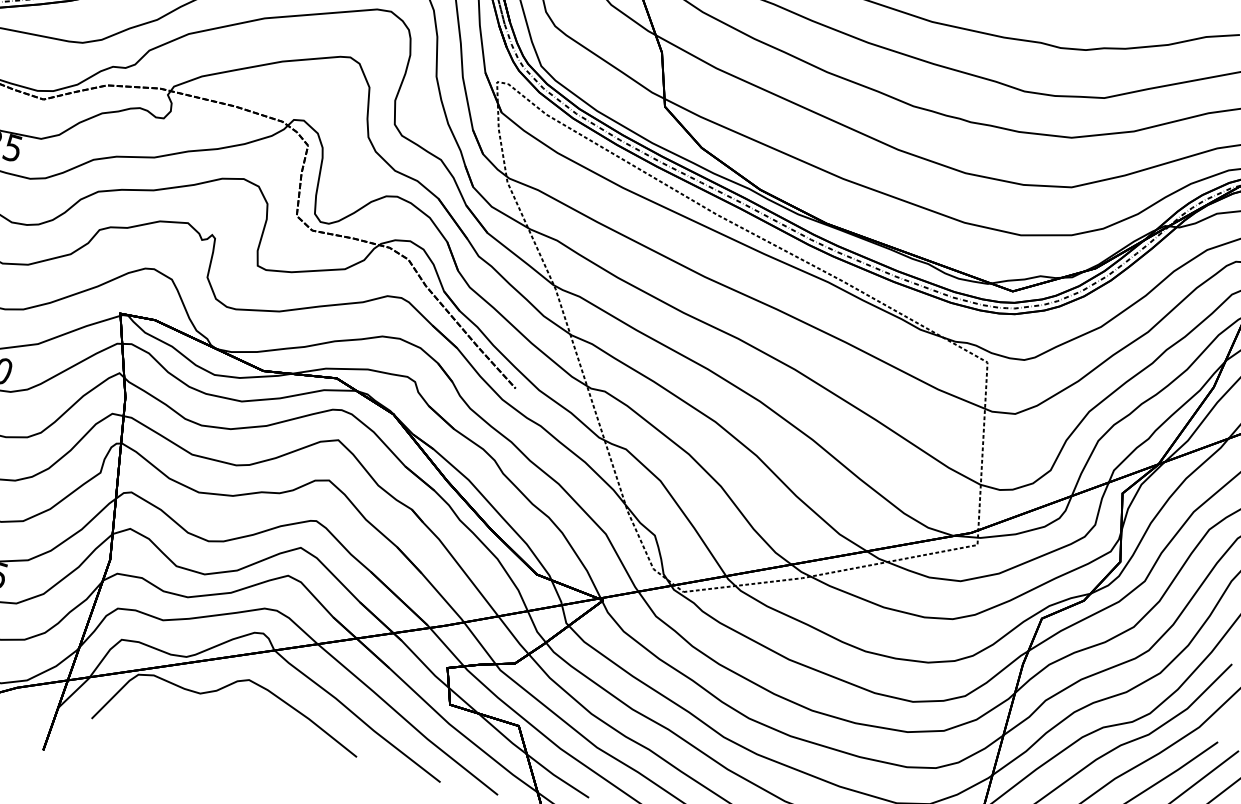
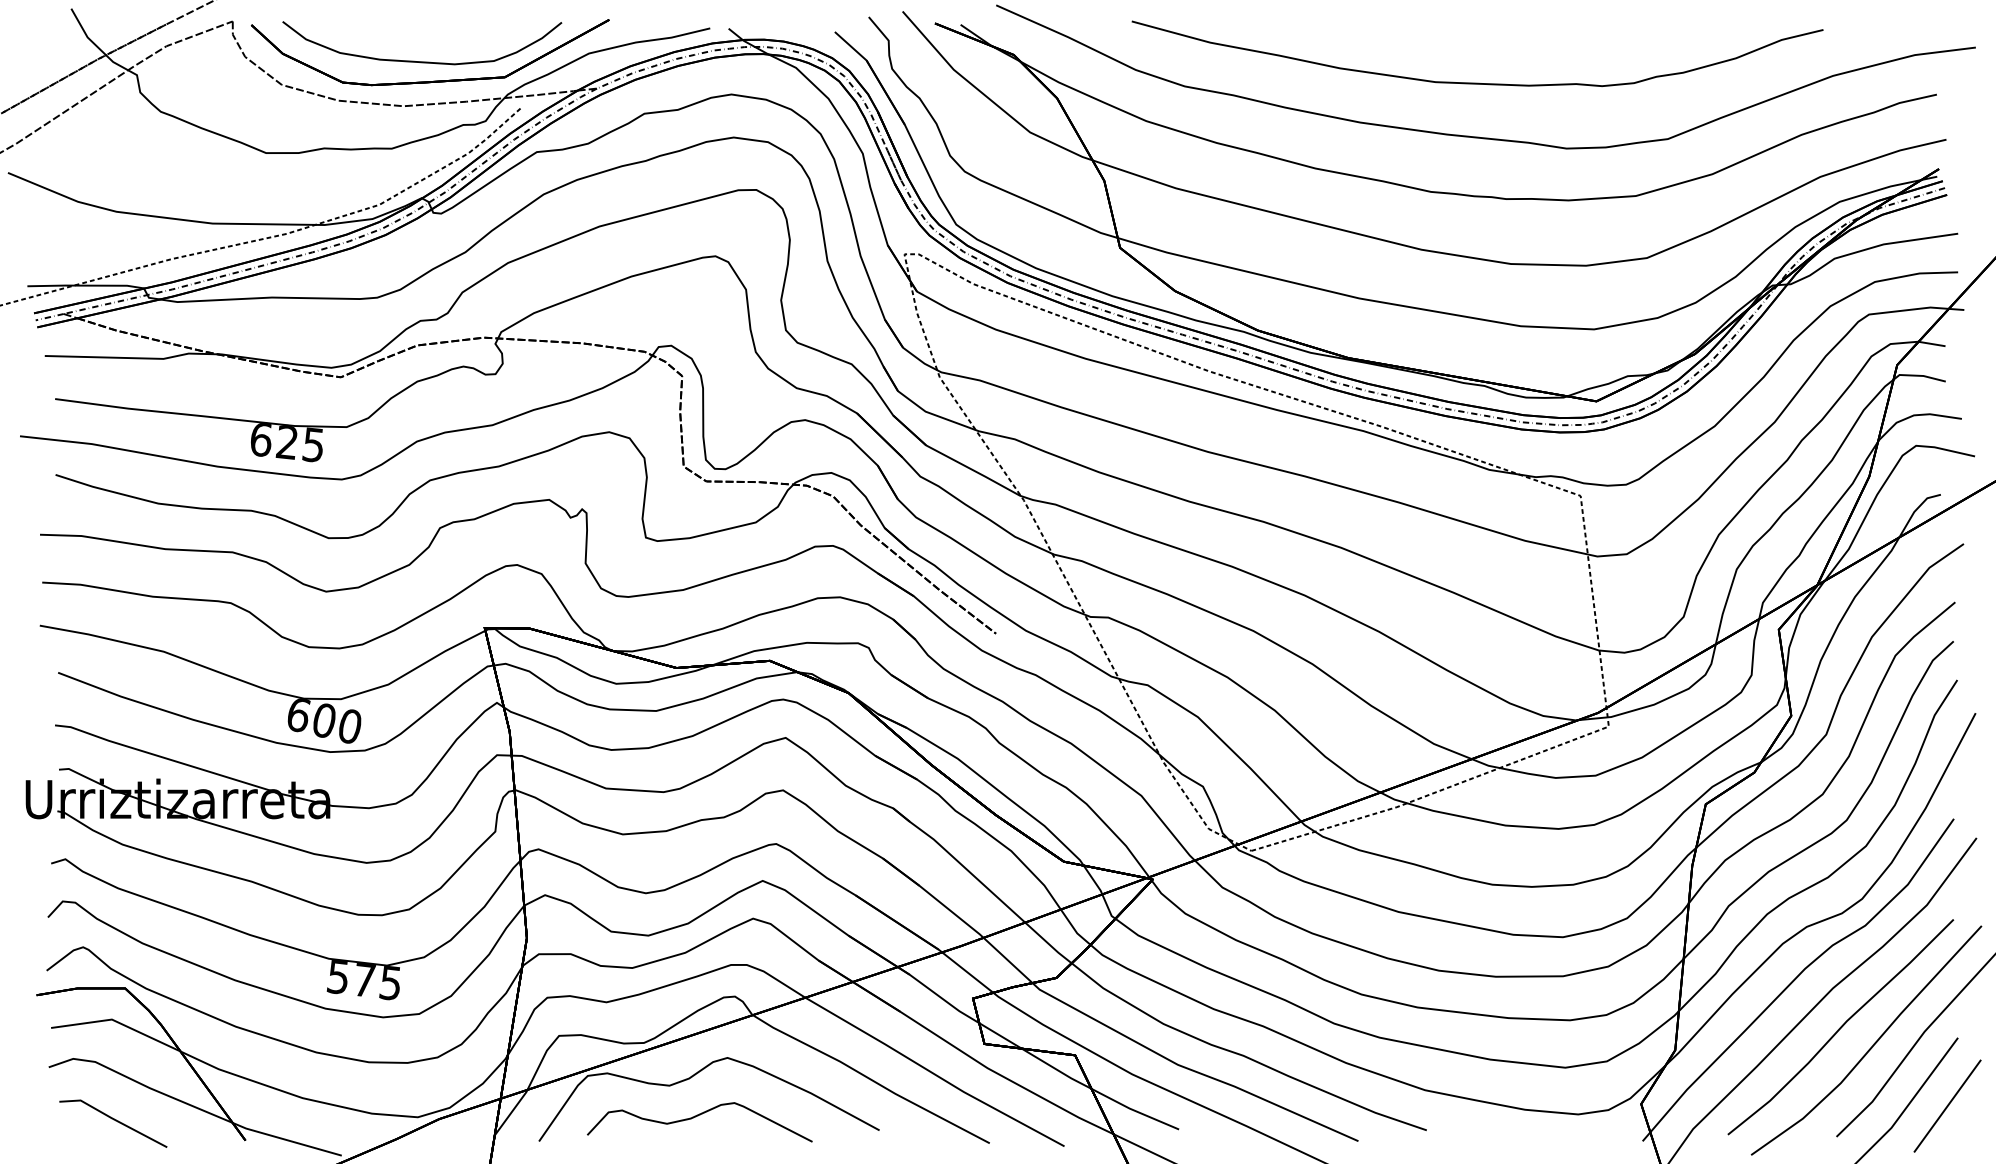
curve: (218, 721) -> (698, 1116), added

